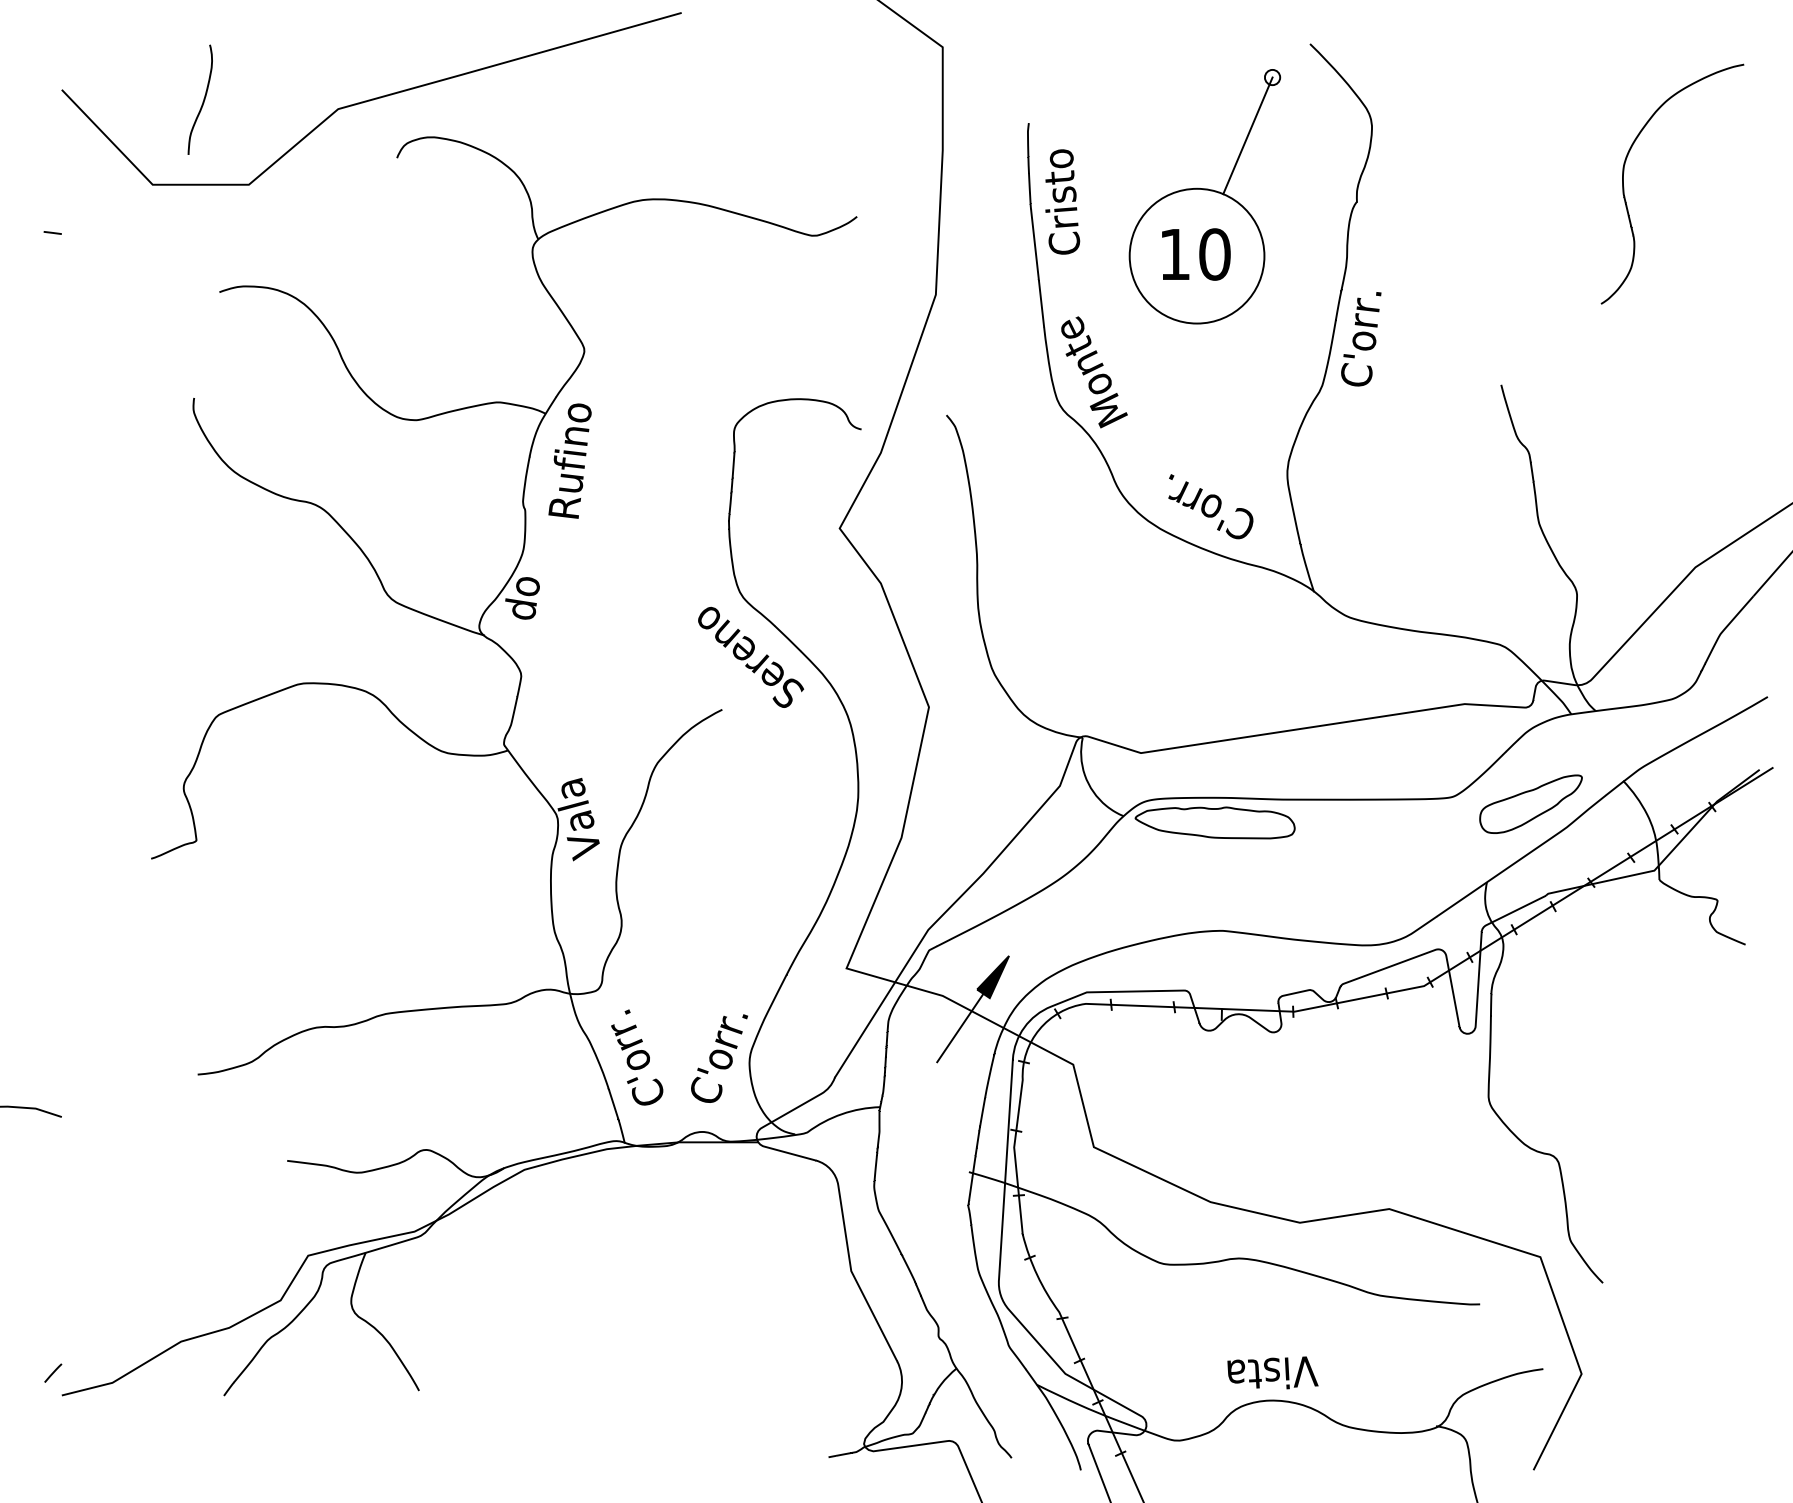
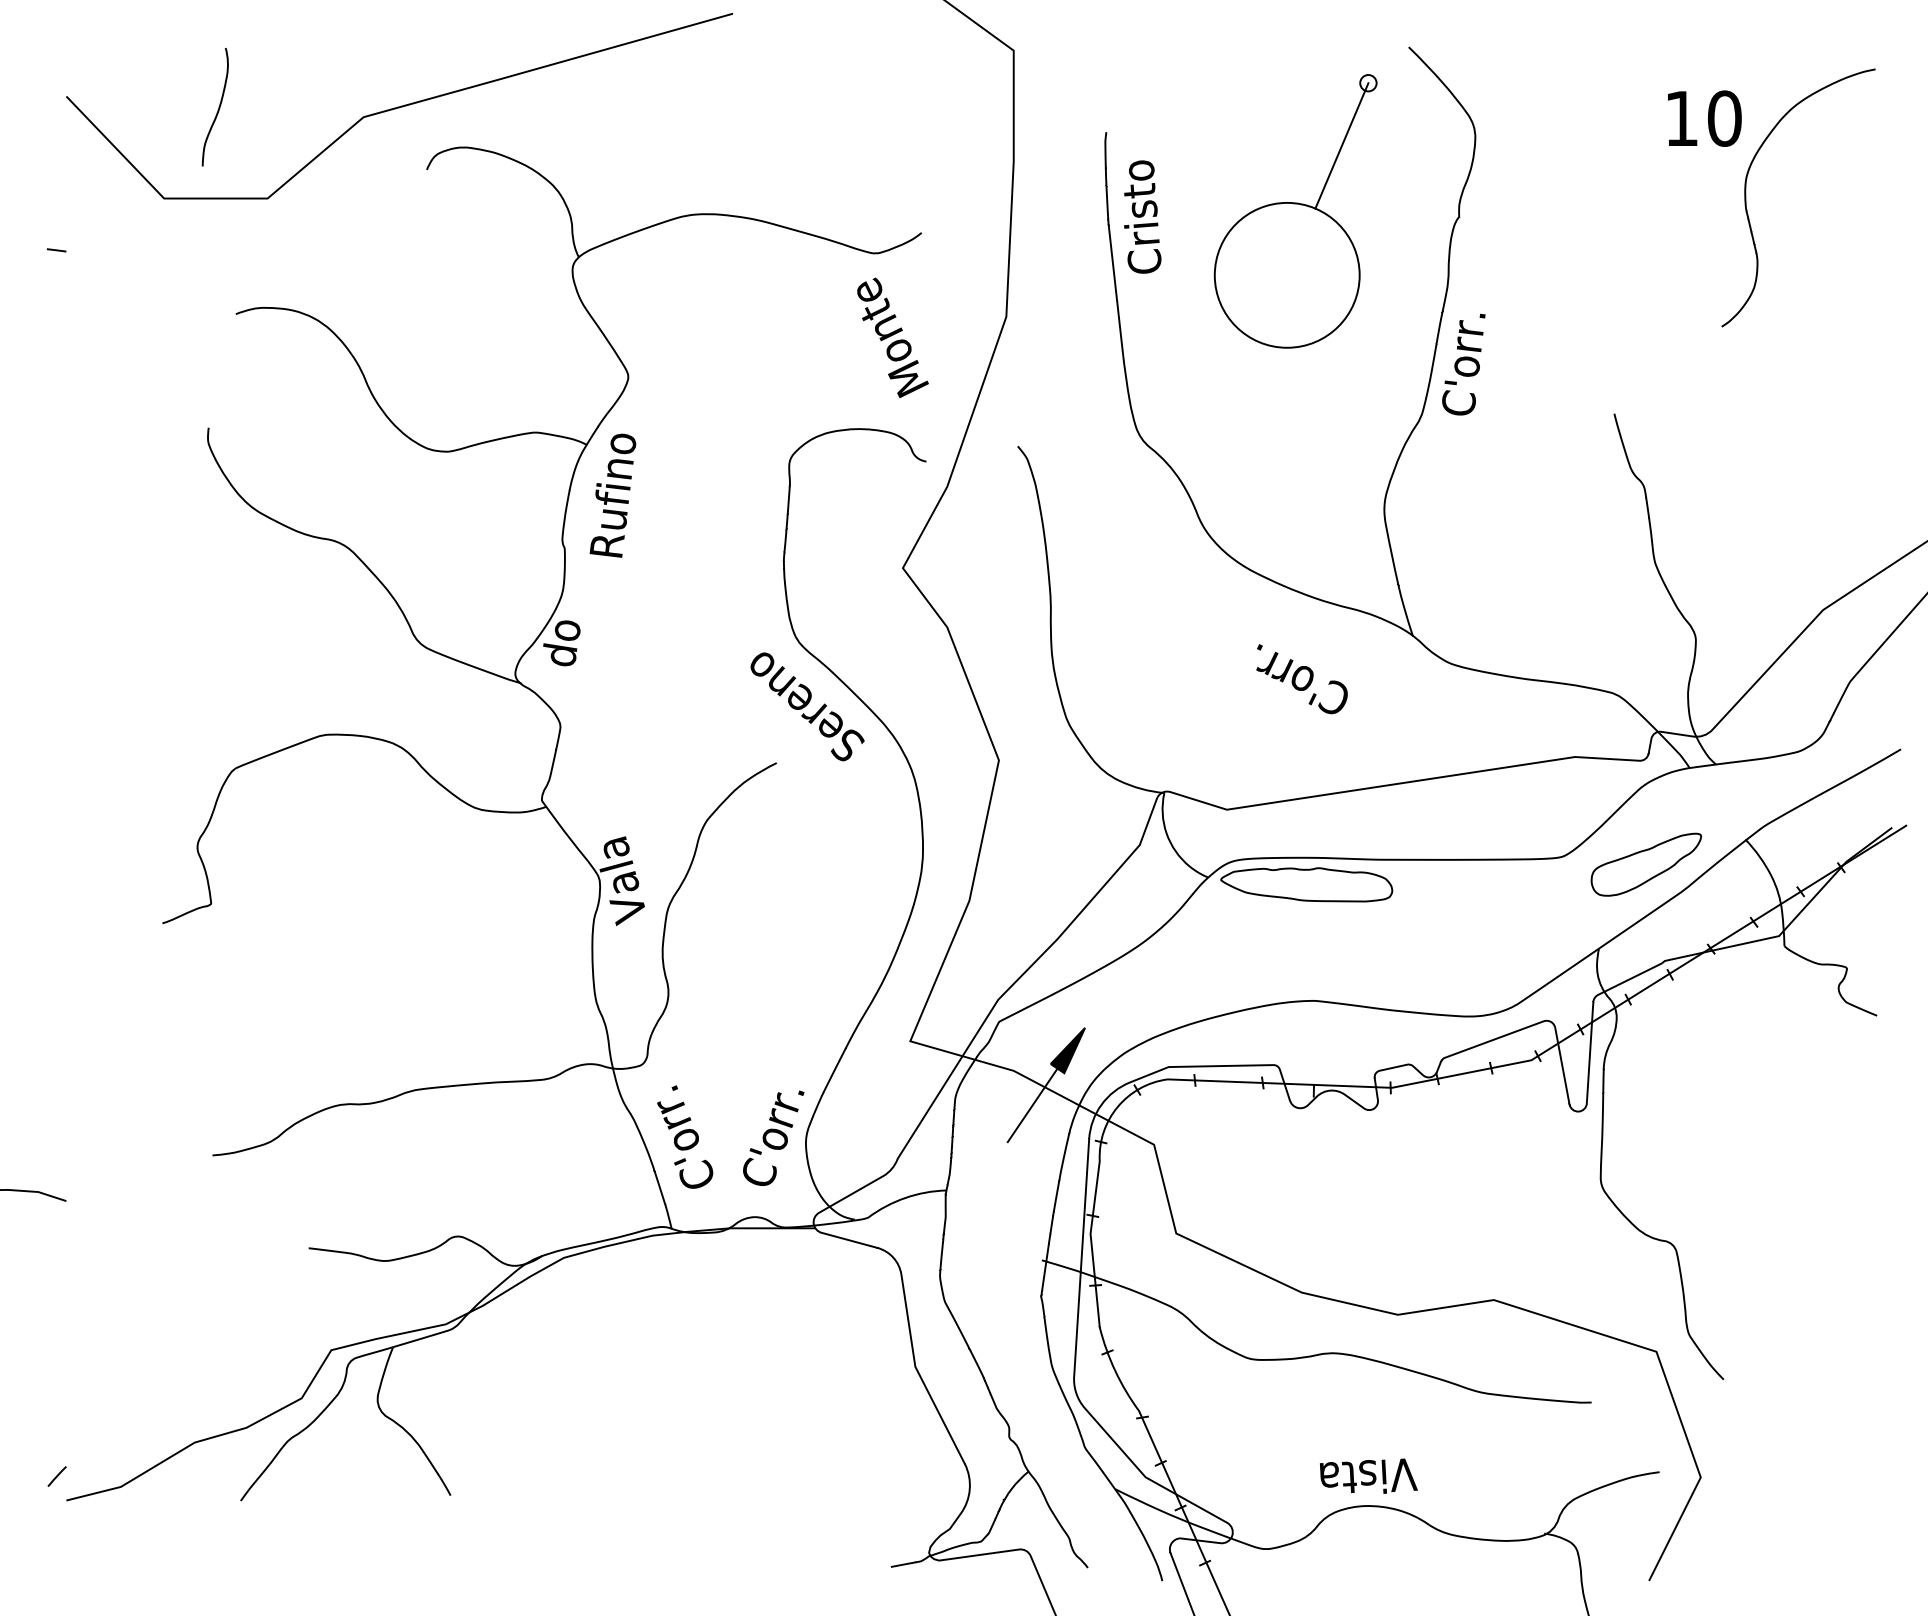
text: (1196, 254) -> (1704, 118), moved
text: (1094, 372) -> (893, 338), moved
text: (1210, 506) -> (1301, 678), moved

